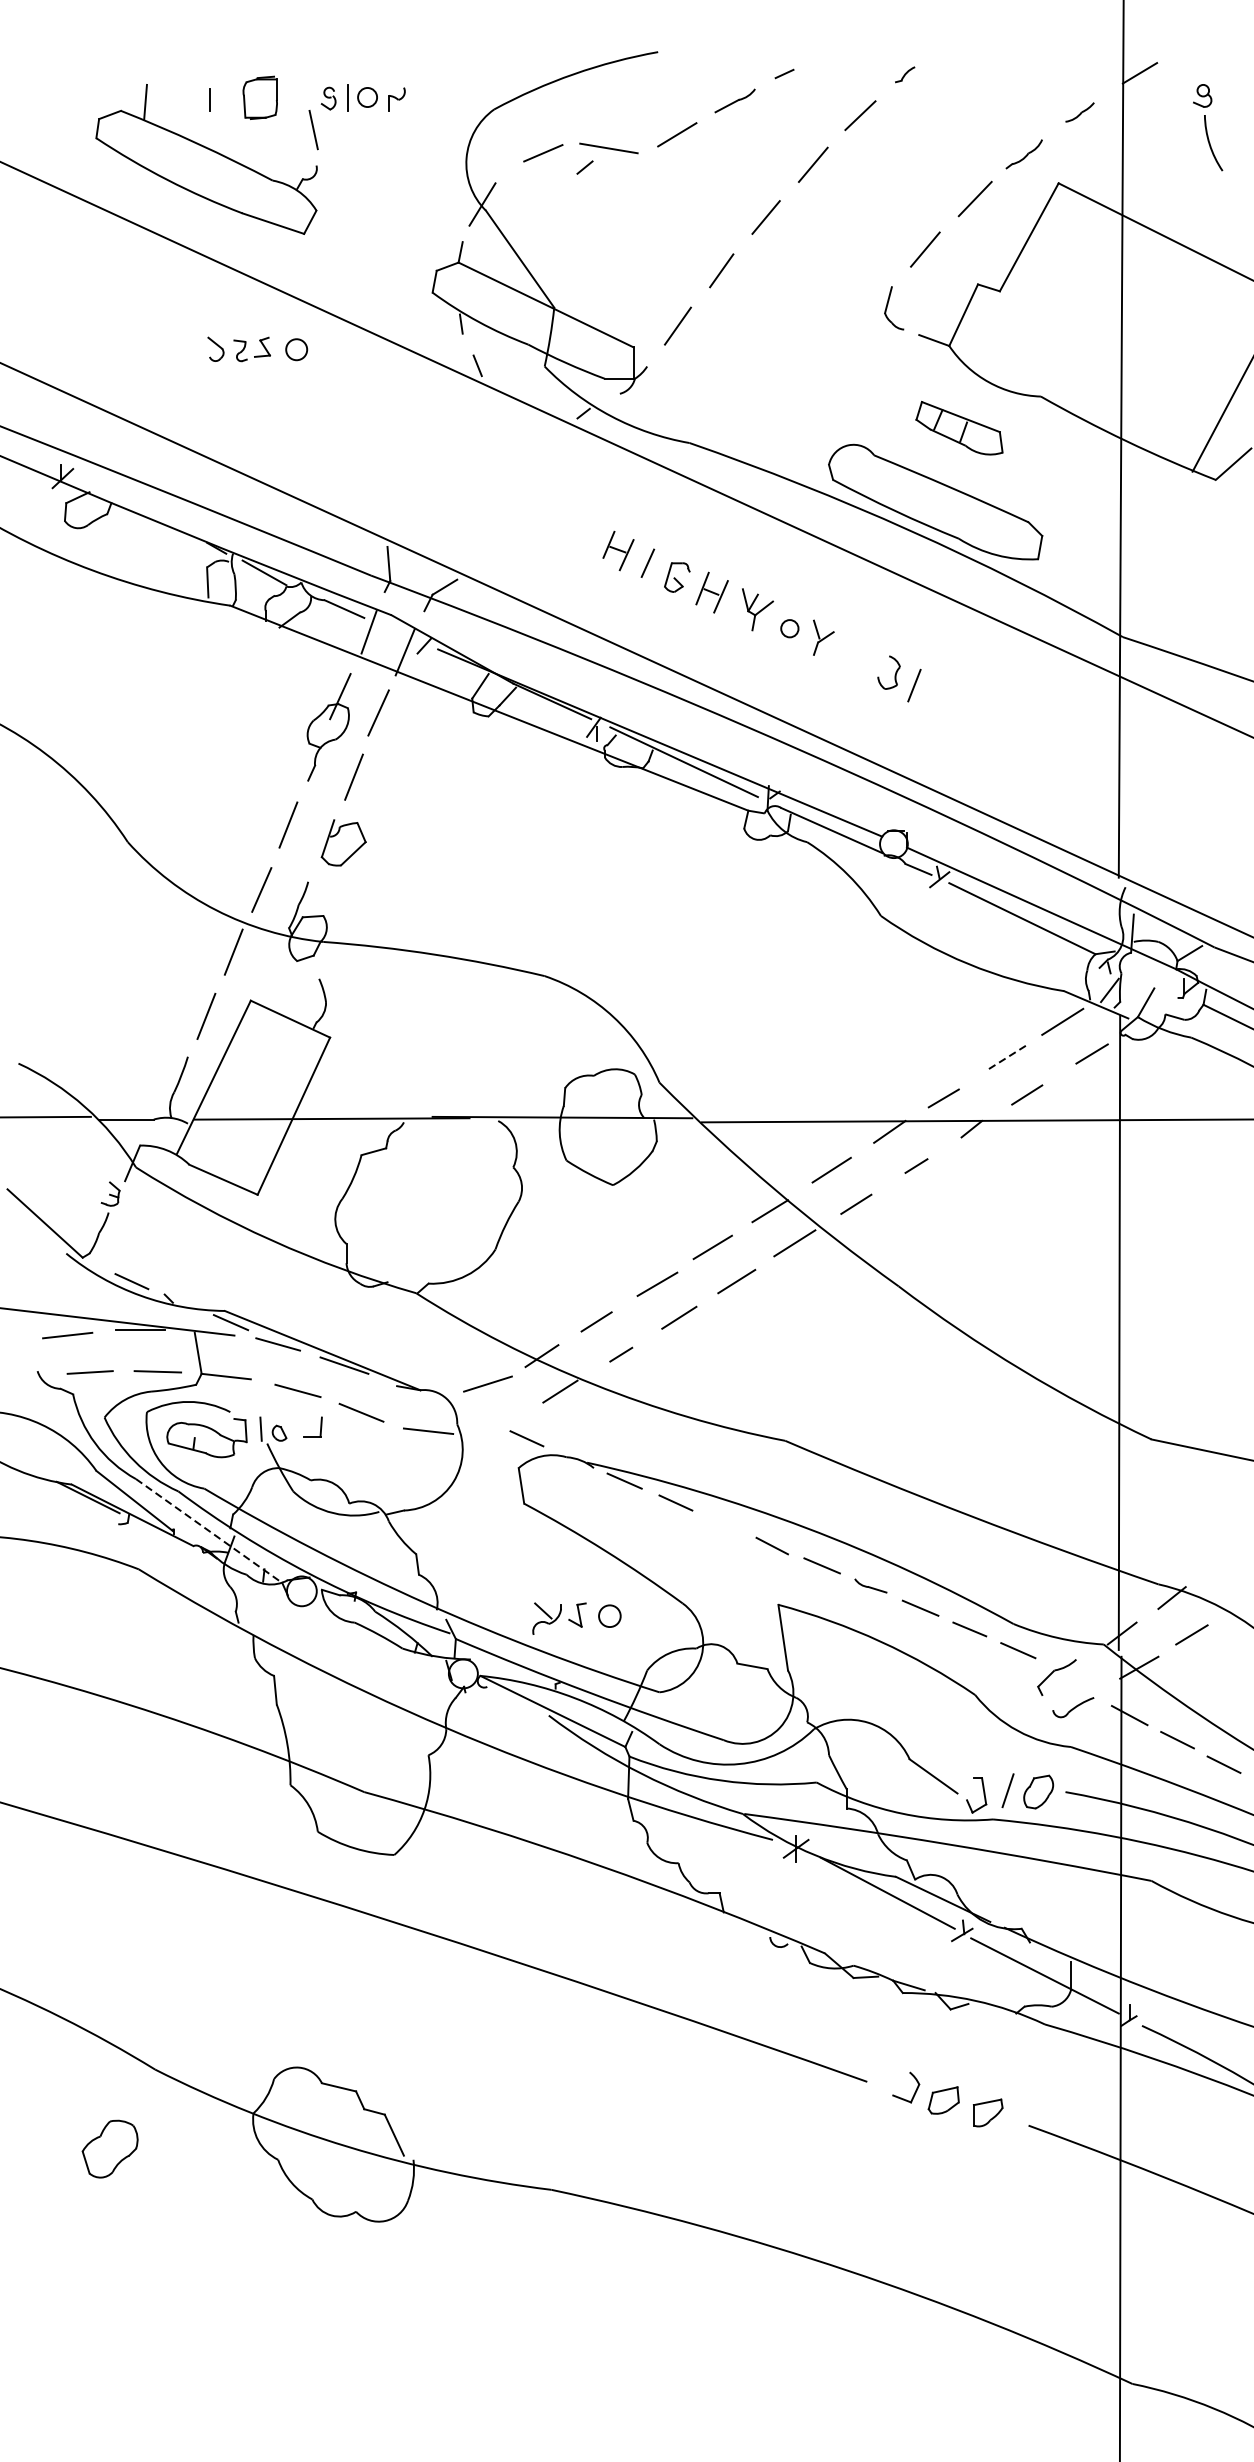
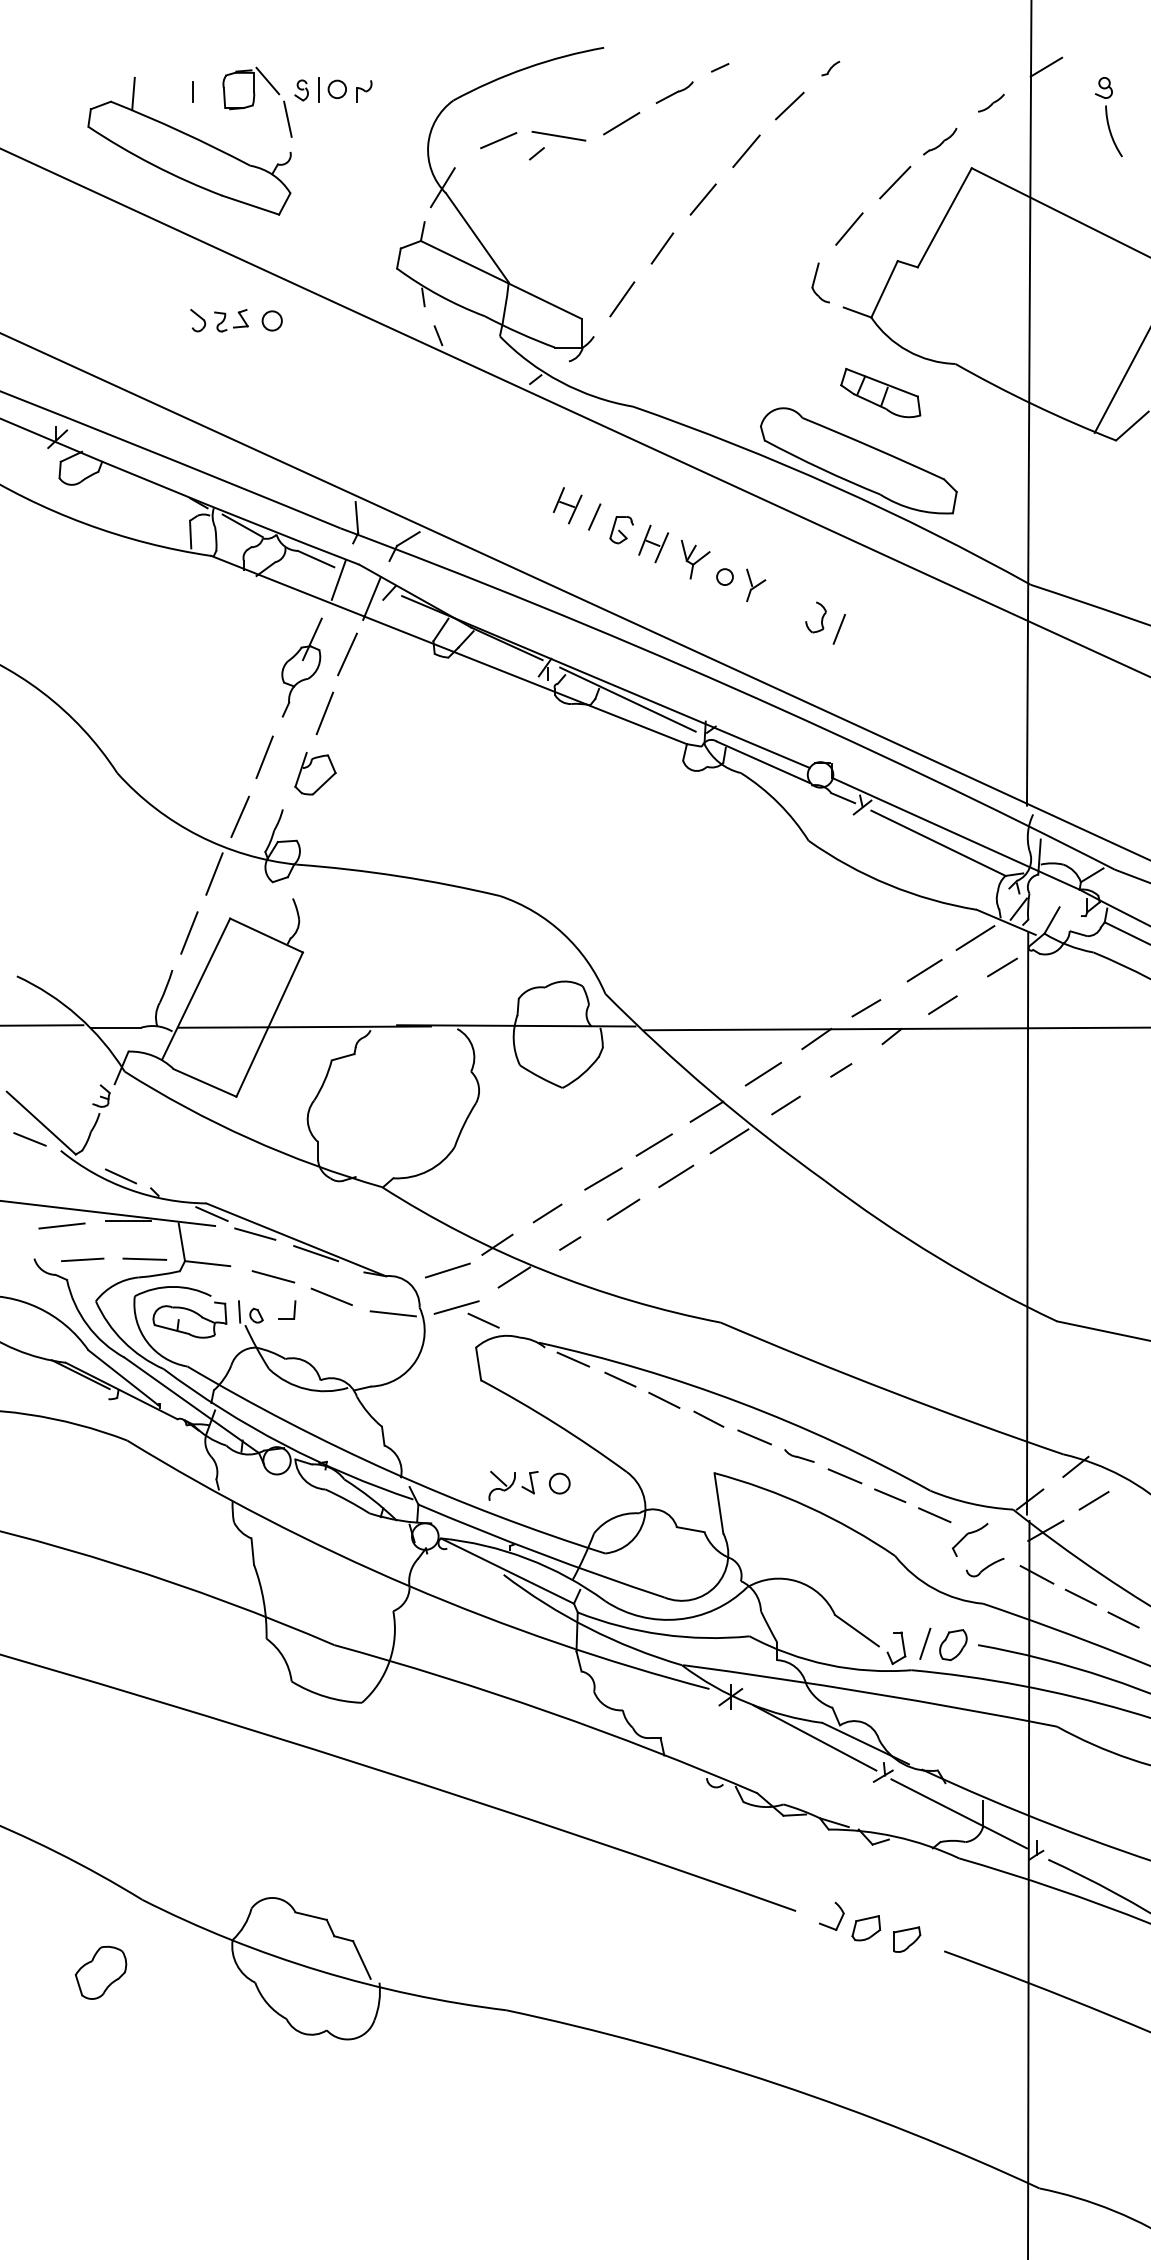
line: (291, 87) -> (267, 80), added
line: (1007, 1057) -> (924, 970), dashed -> solid
line: (32, 1241) -> (29, 1139), added
line: (497, 1424) -> (456, 1307), added
line: (723, 1525) -> (664, 1400), added
line: (209, 1531) -> (192, 1405), dashed -> solid

